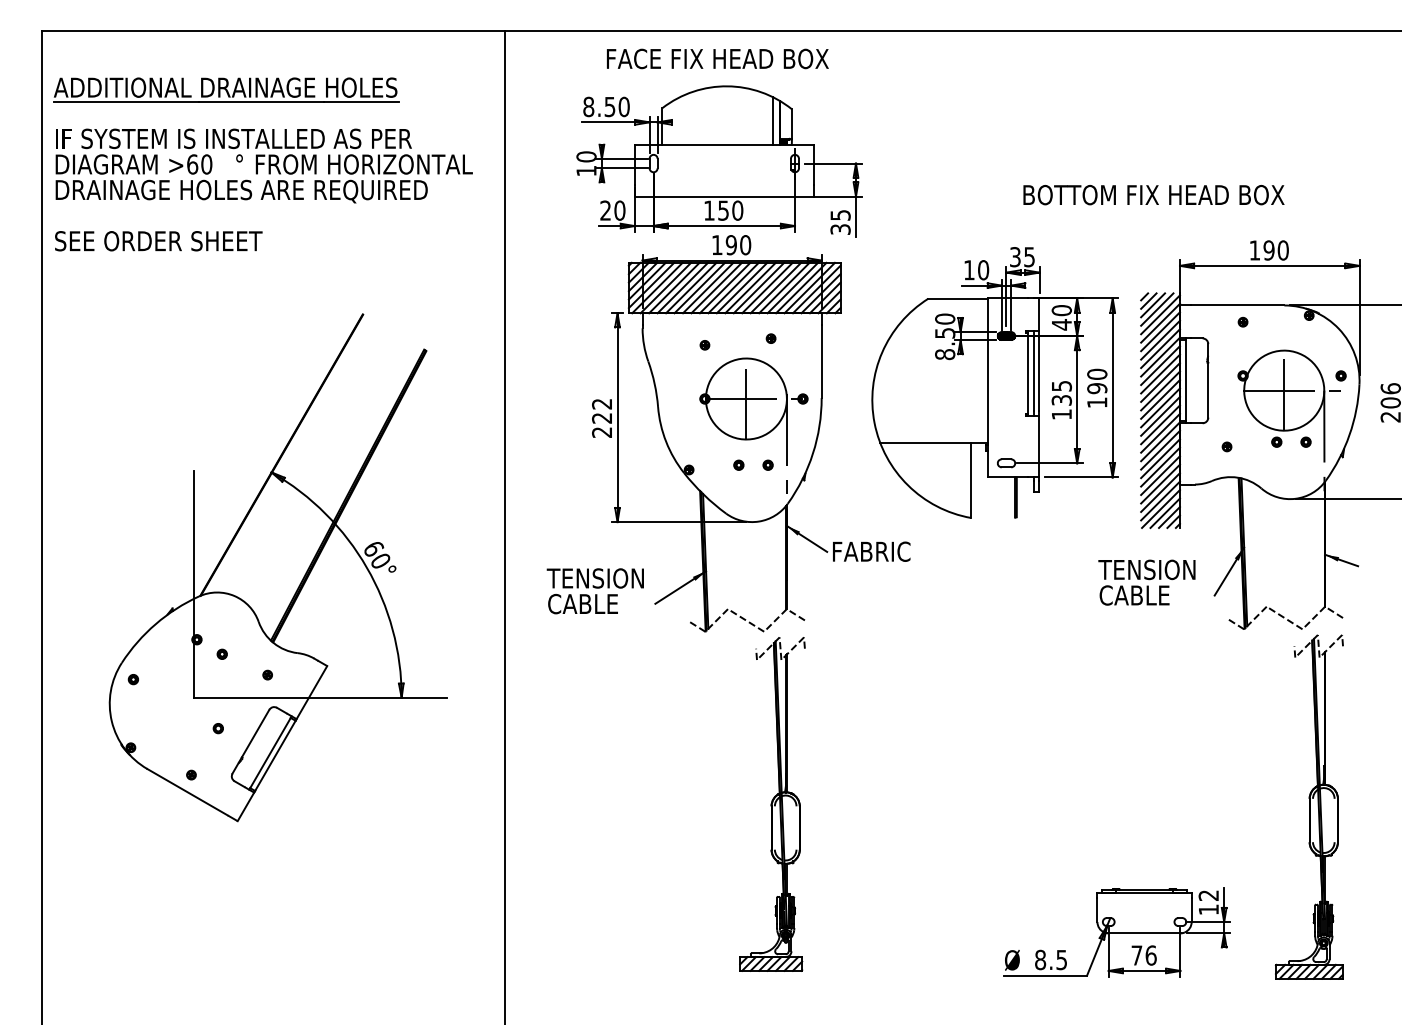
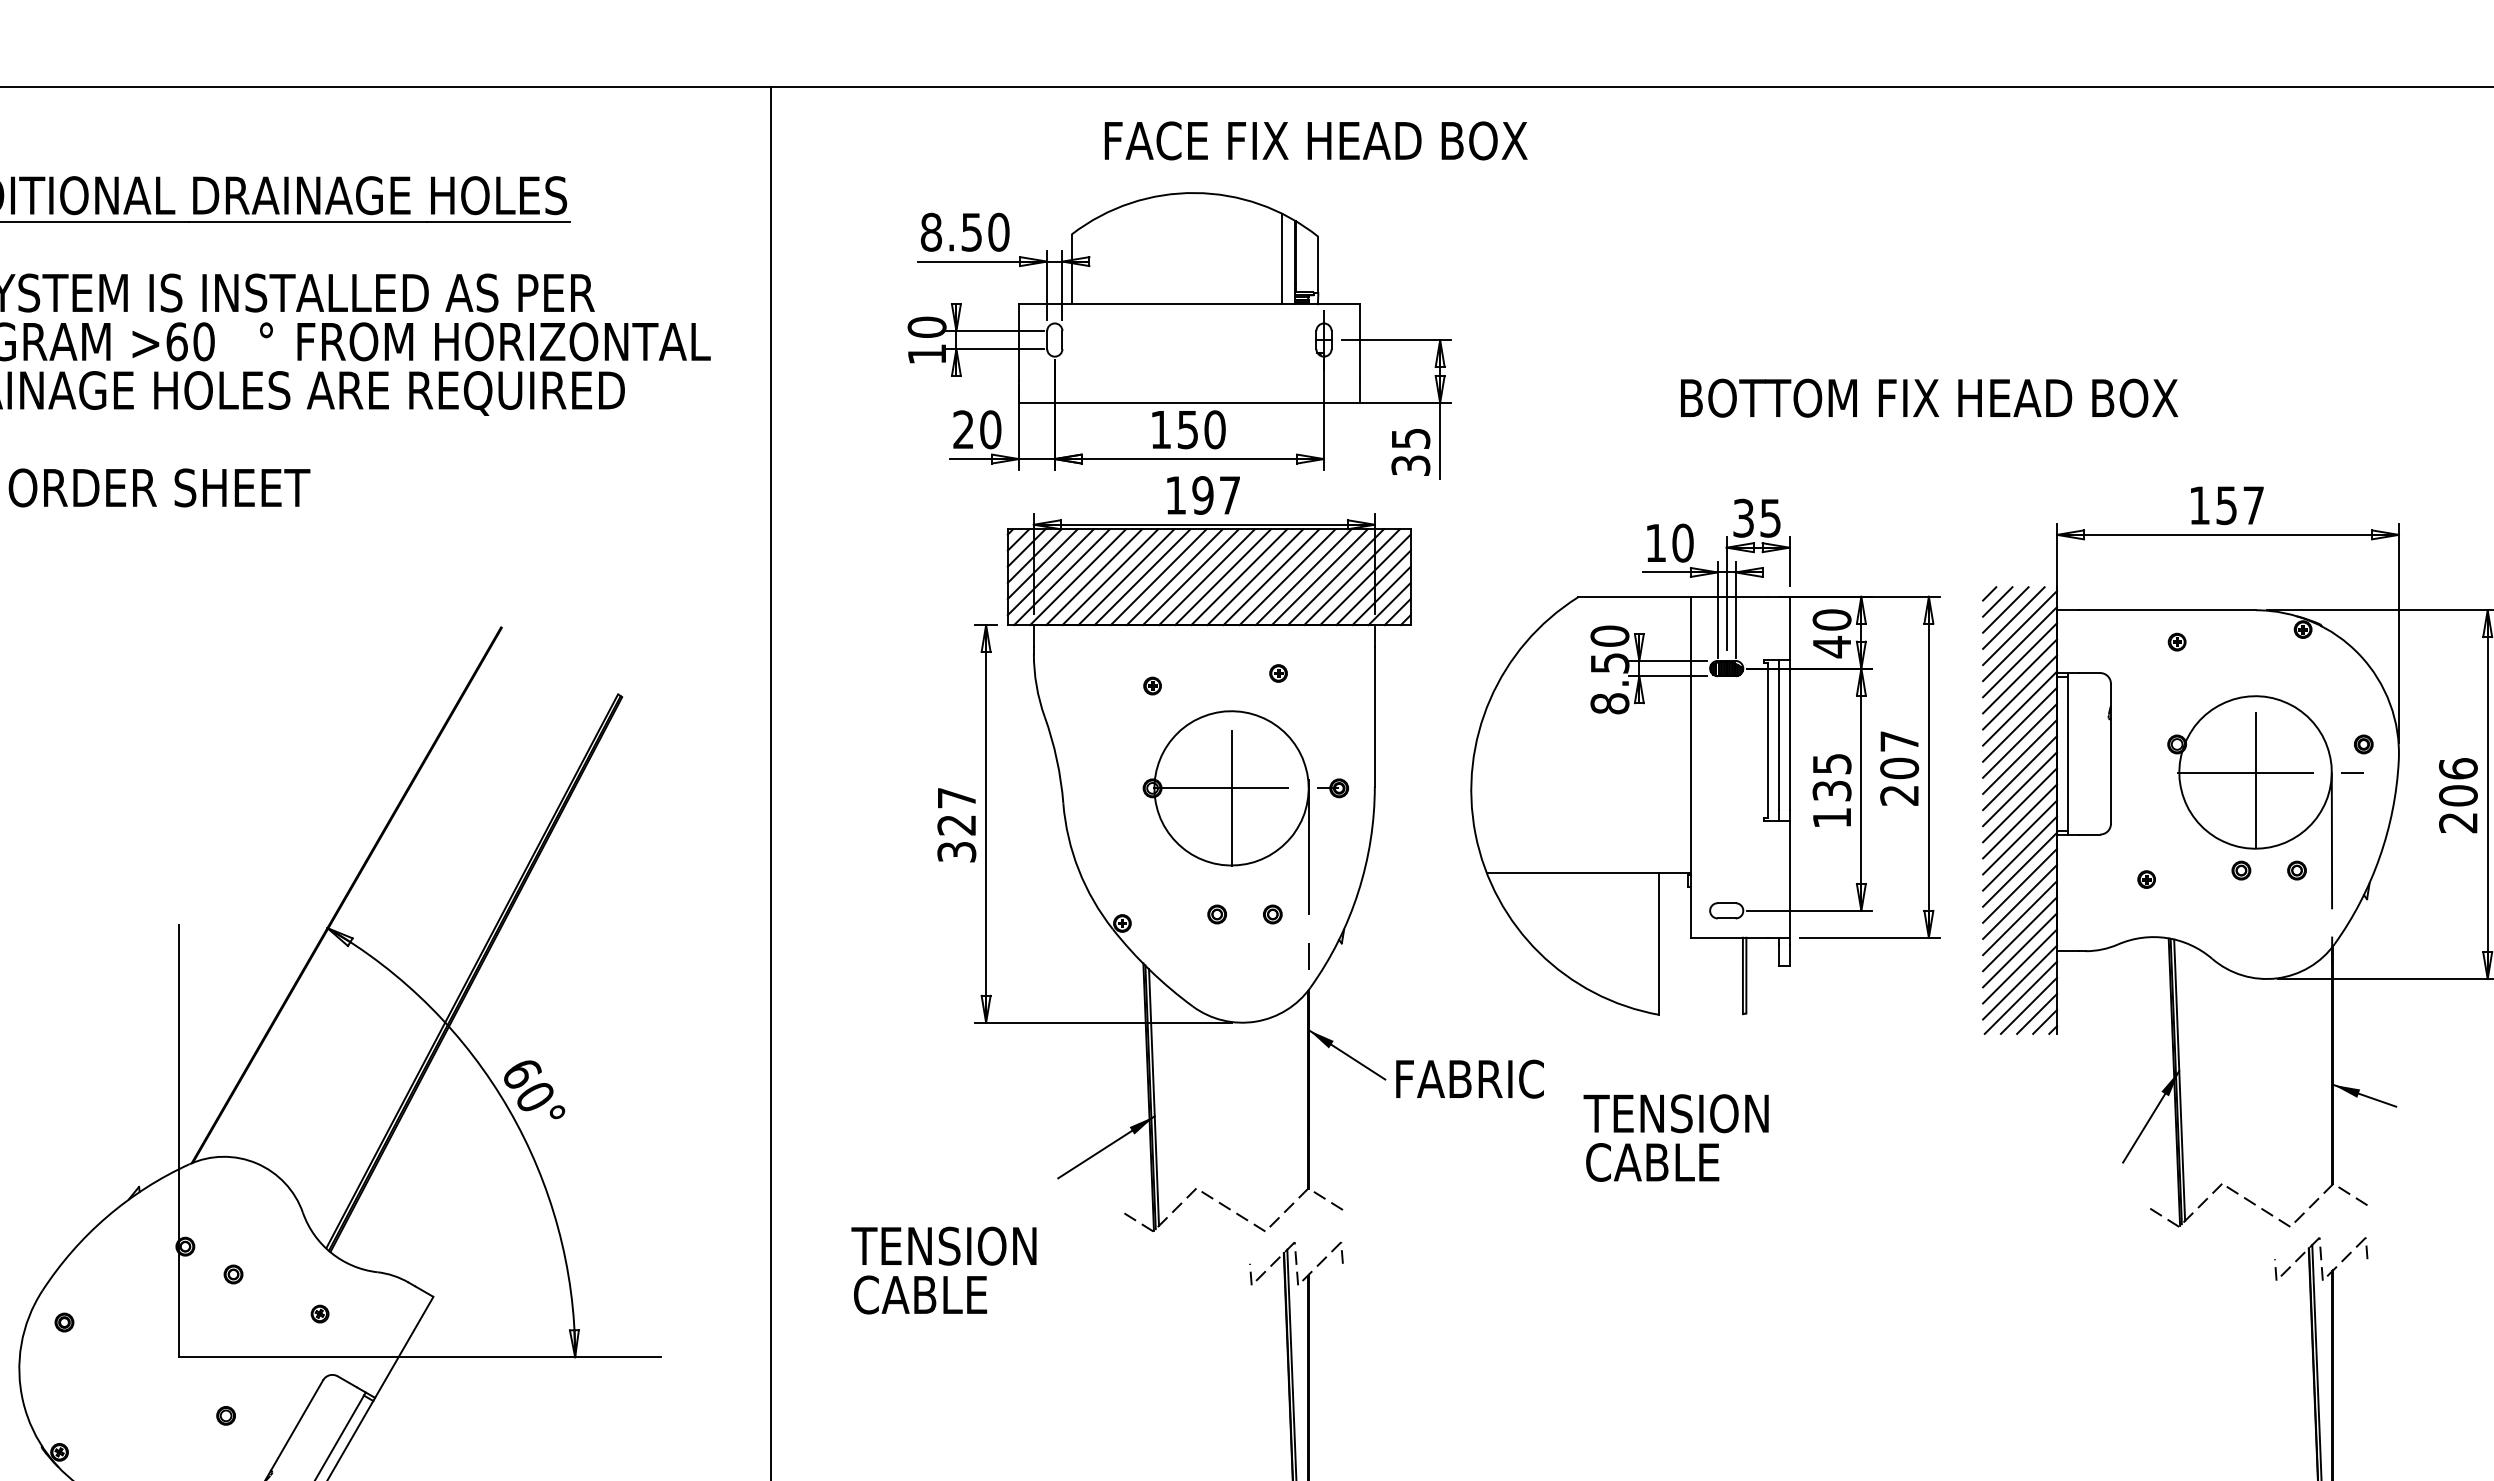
text: (717, 58) -> (1315, 140), moved
text: (1153, 195) -> (1928, 398), moved
text: (745, 245) -> (1229, 496), 190 -> 197
text: (1275, 250) -> (2238, 505), 190 -> 157
text: (1097, 388) -> (1899, 768), 190 -> 207
text: (602, 418) -> (957, 825), 222 -> 327
text: (1146, 582) -> (1675, 1137), moved
text: (594, 591) -> (942, 1270), moved

